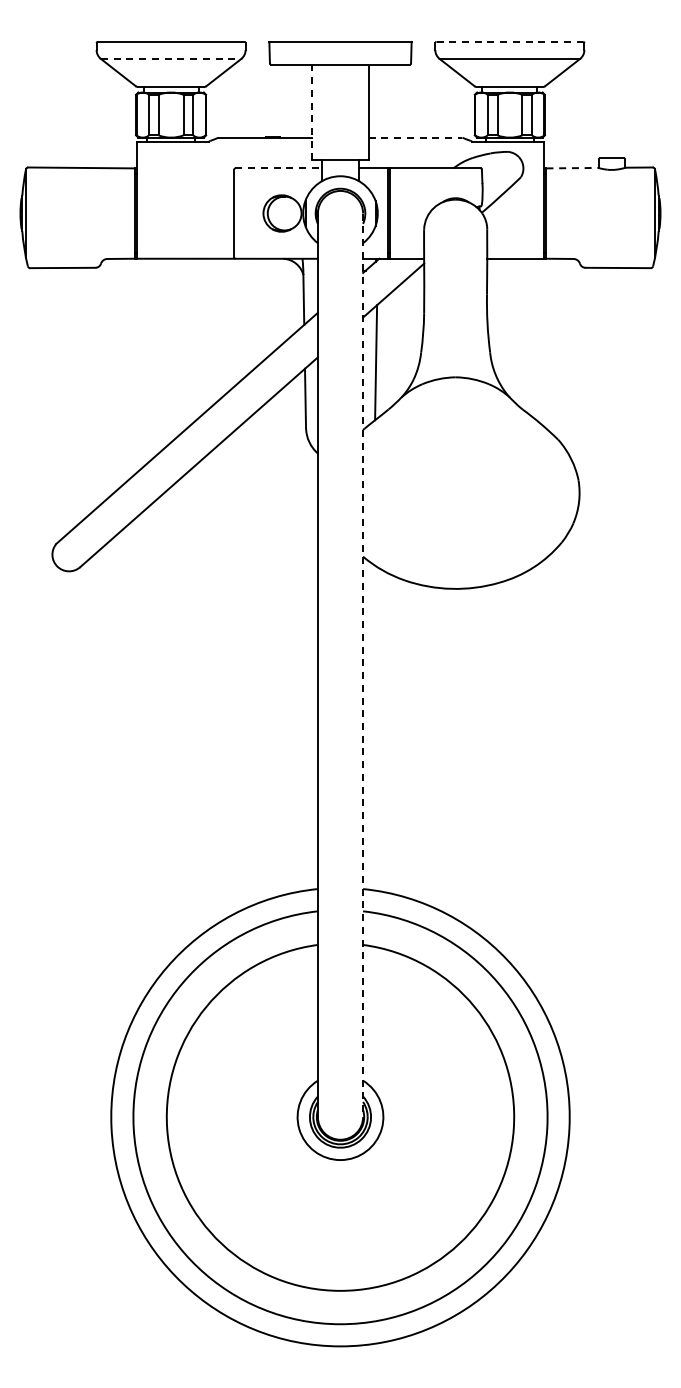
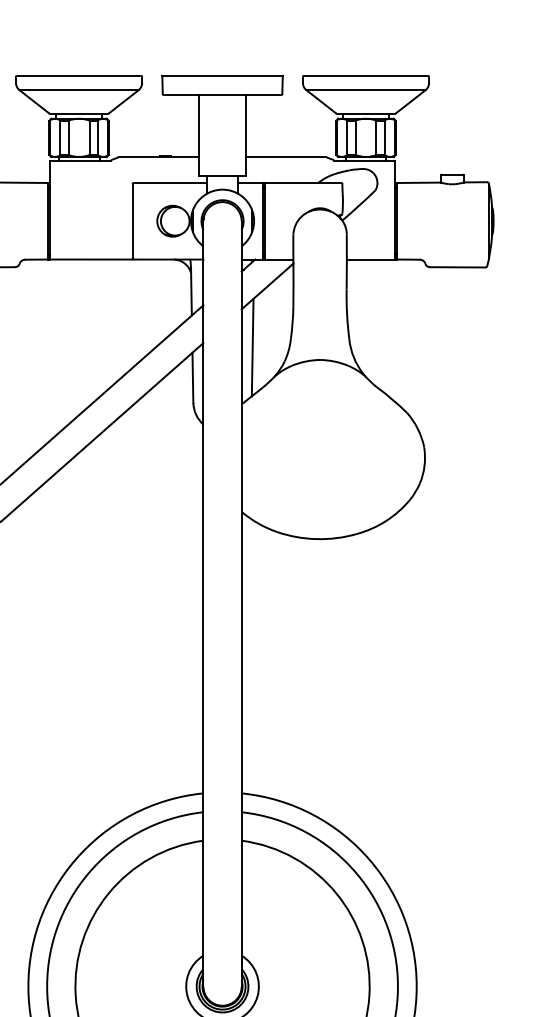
line: (510, 41) -> (366, 75), dashed -> solid
line: (171, 58) -> (79, 89), dashed -> solid
line: (312, 112) -> (198, 135), dashed -> solid
line: (415, 137) -> (286, 156), dashed -> solid
line: (279, 168) -> (170, 183), dashed -> solid
line: (572, 168) -> (419, 183), dashed -> solid
line: (363, 665) -> (242, 604), dashed -> solid

